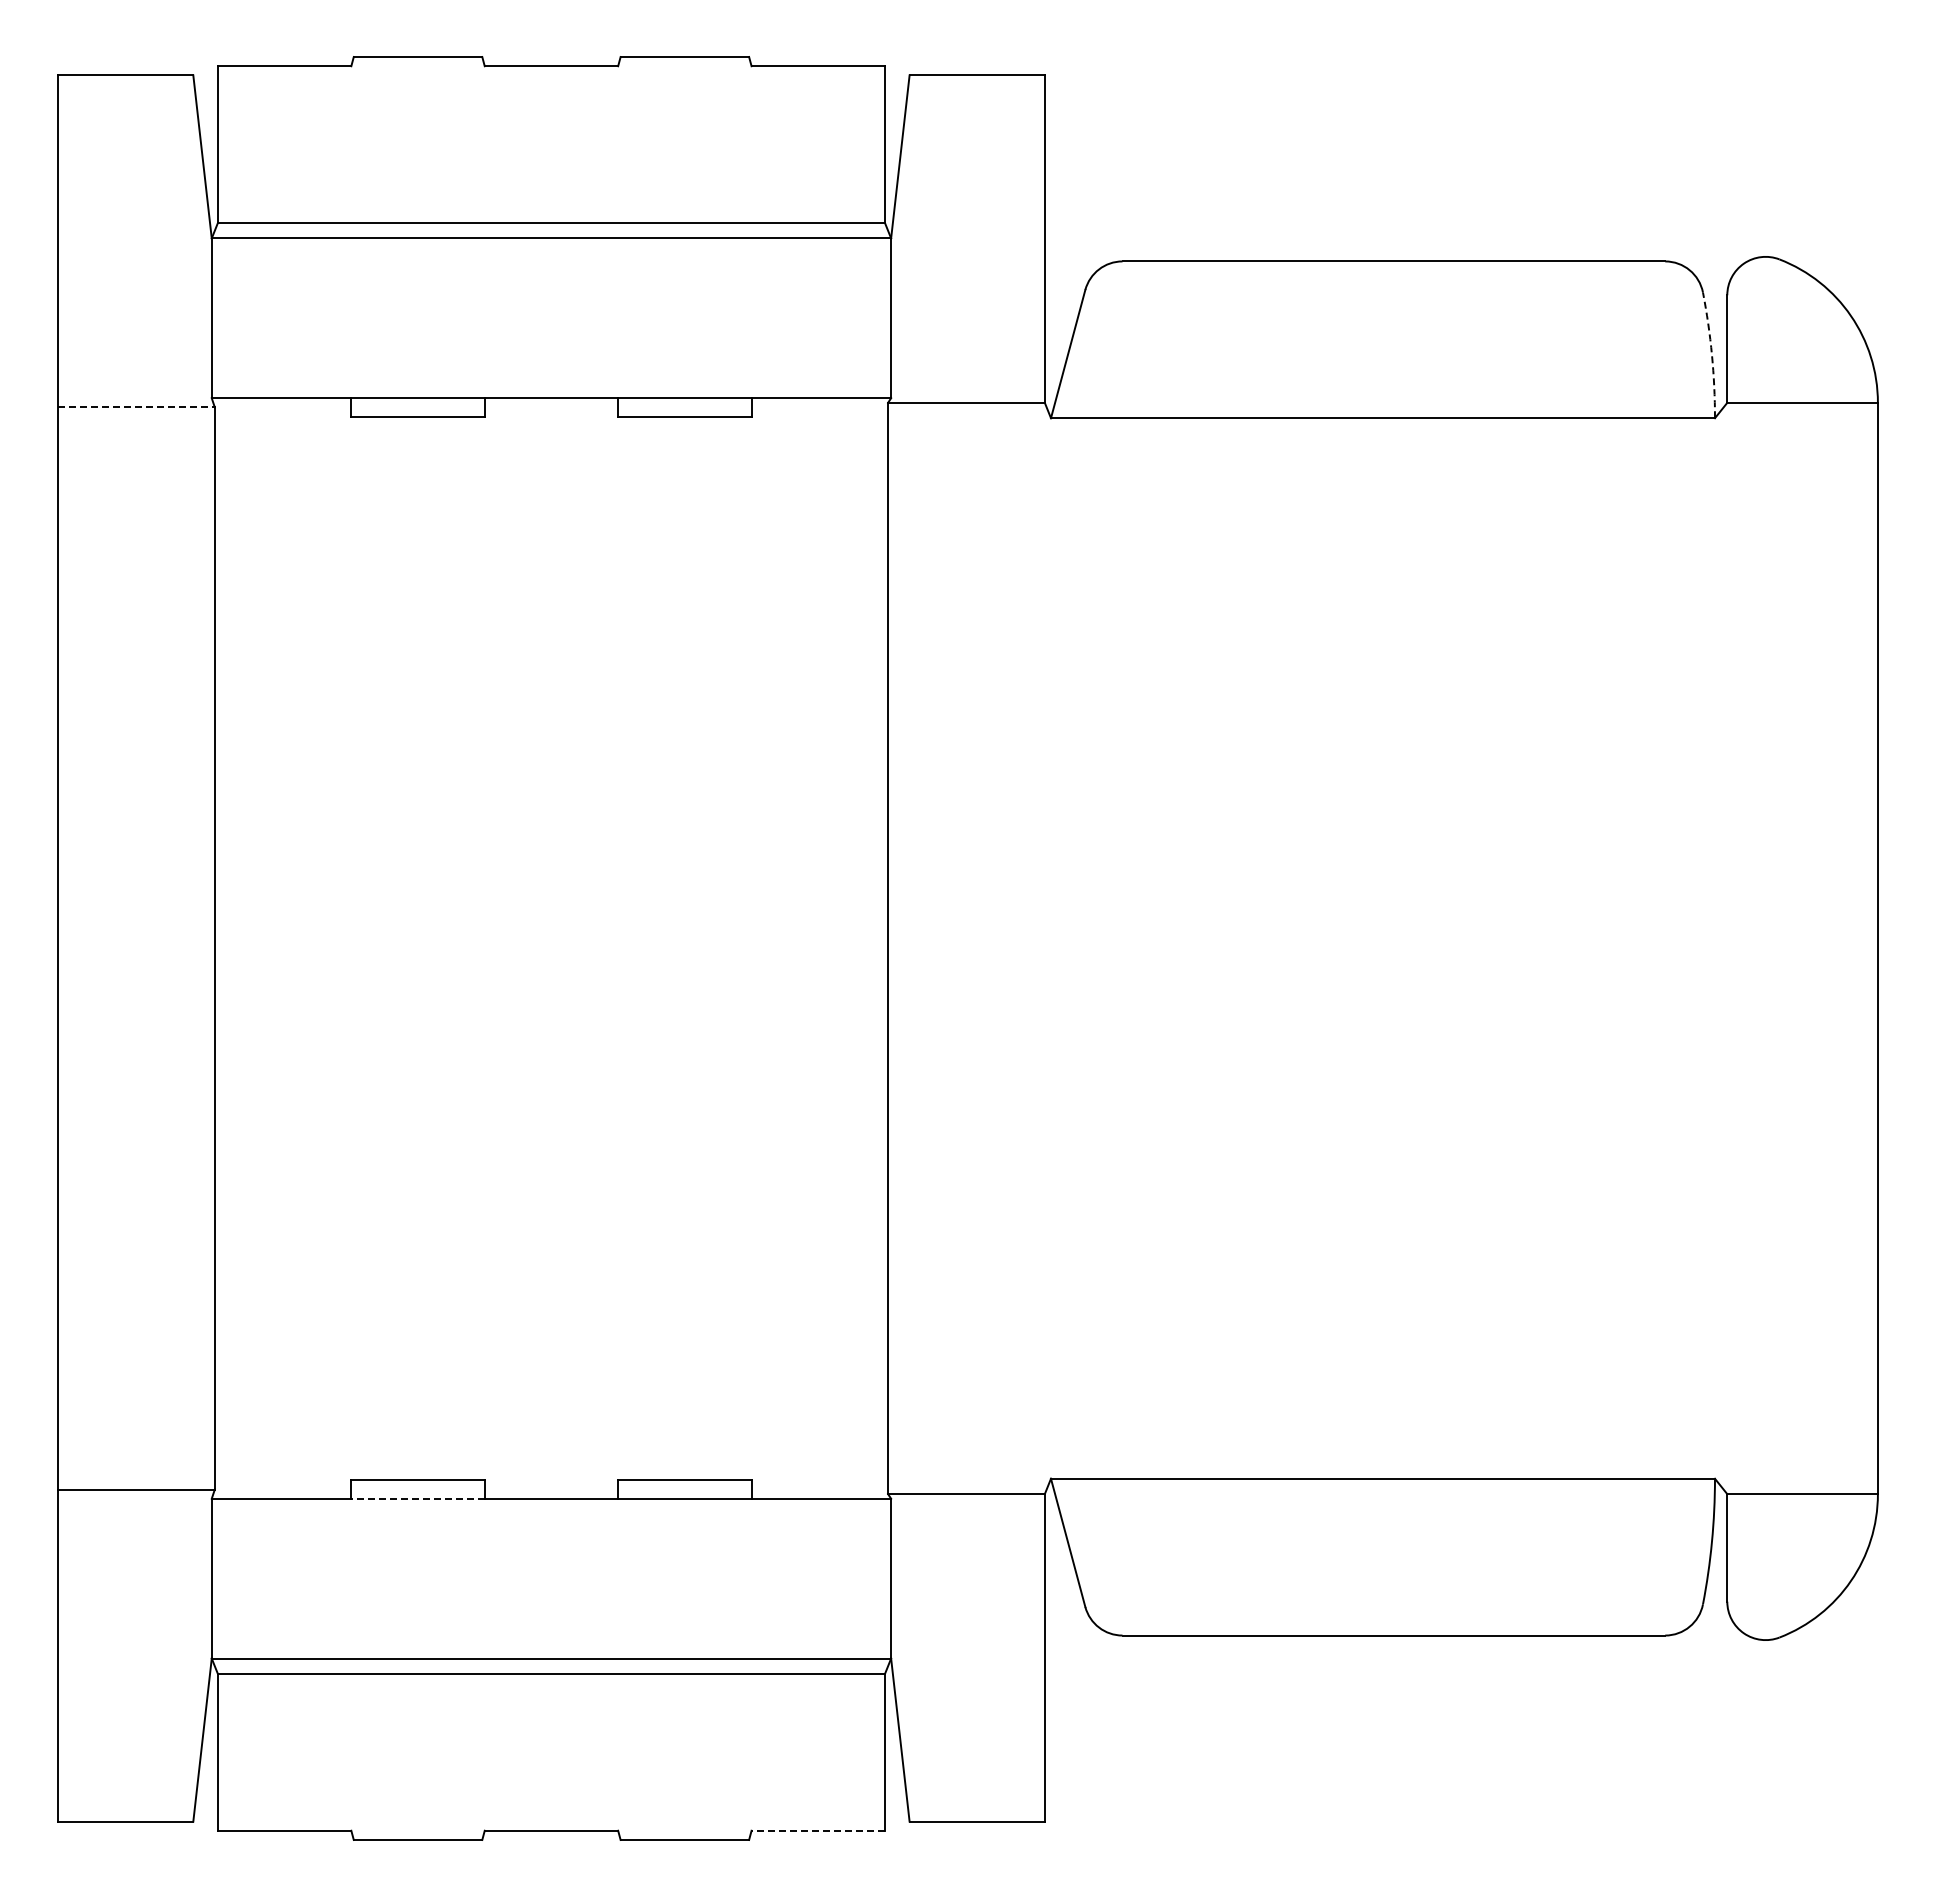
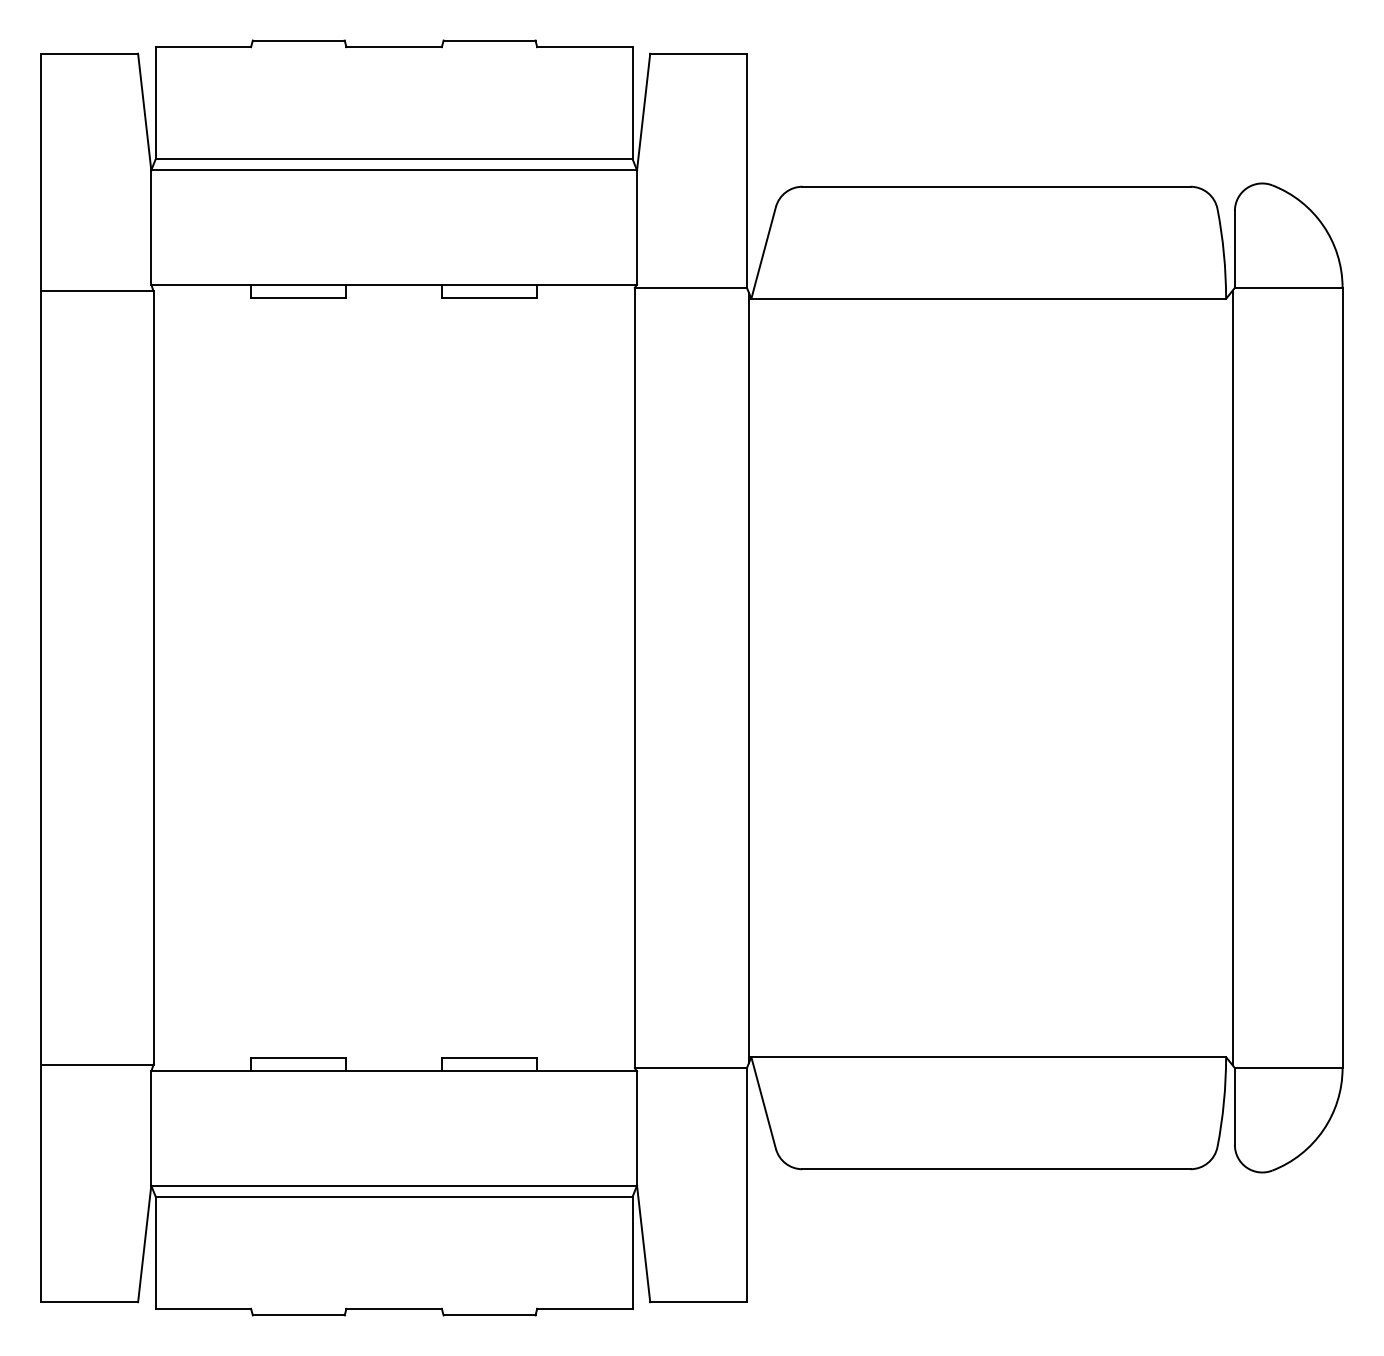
arc: (1711, 355) -> (1223, 254), dashed -> solid
line: (136, 407) -> (97, 291), dashed -> solid
line: (1047, 948) -> (748, 678), added
line: (1724, 948) -> (1232, 678), added
line: (418, 1498) -> (299, 1071), dashed -> solid
line: (818, 1830) -> (585, 1308), dashed -> solid

